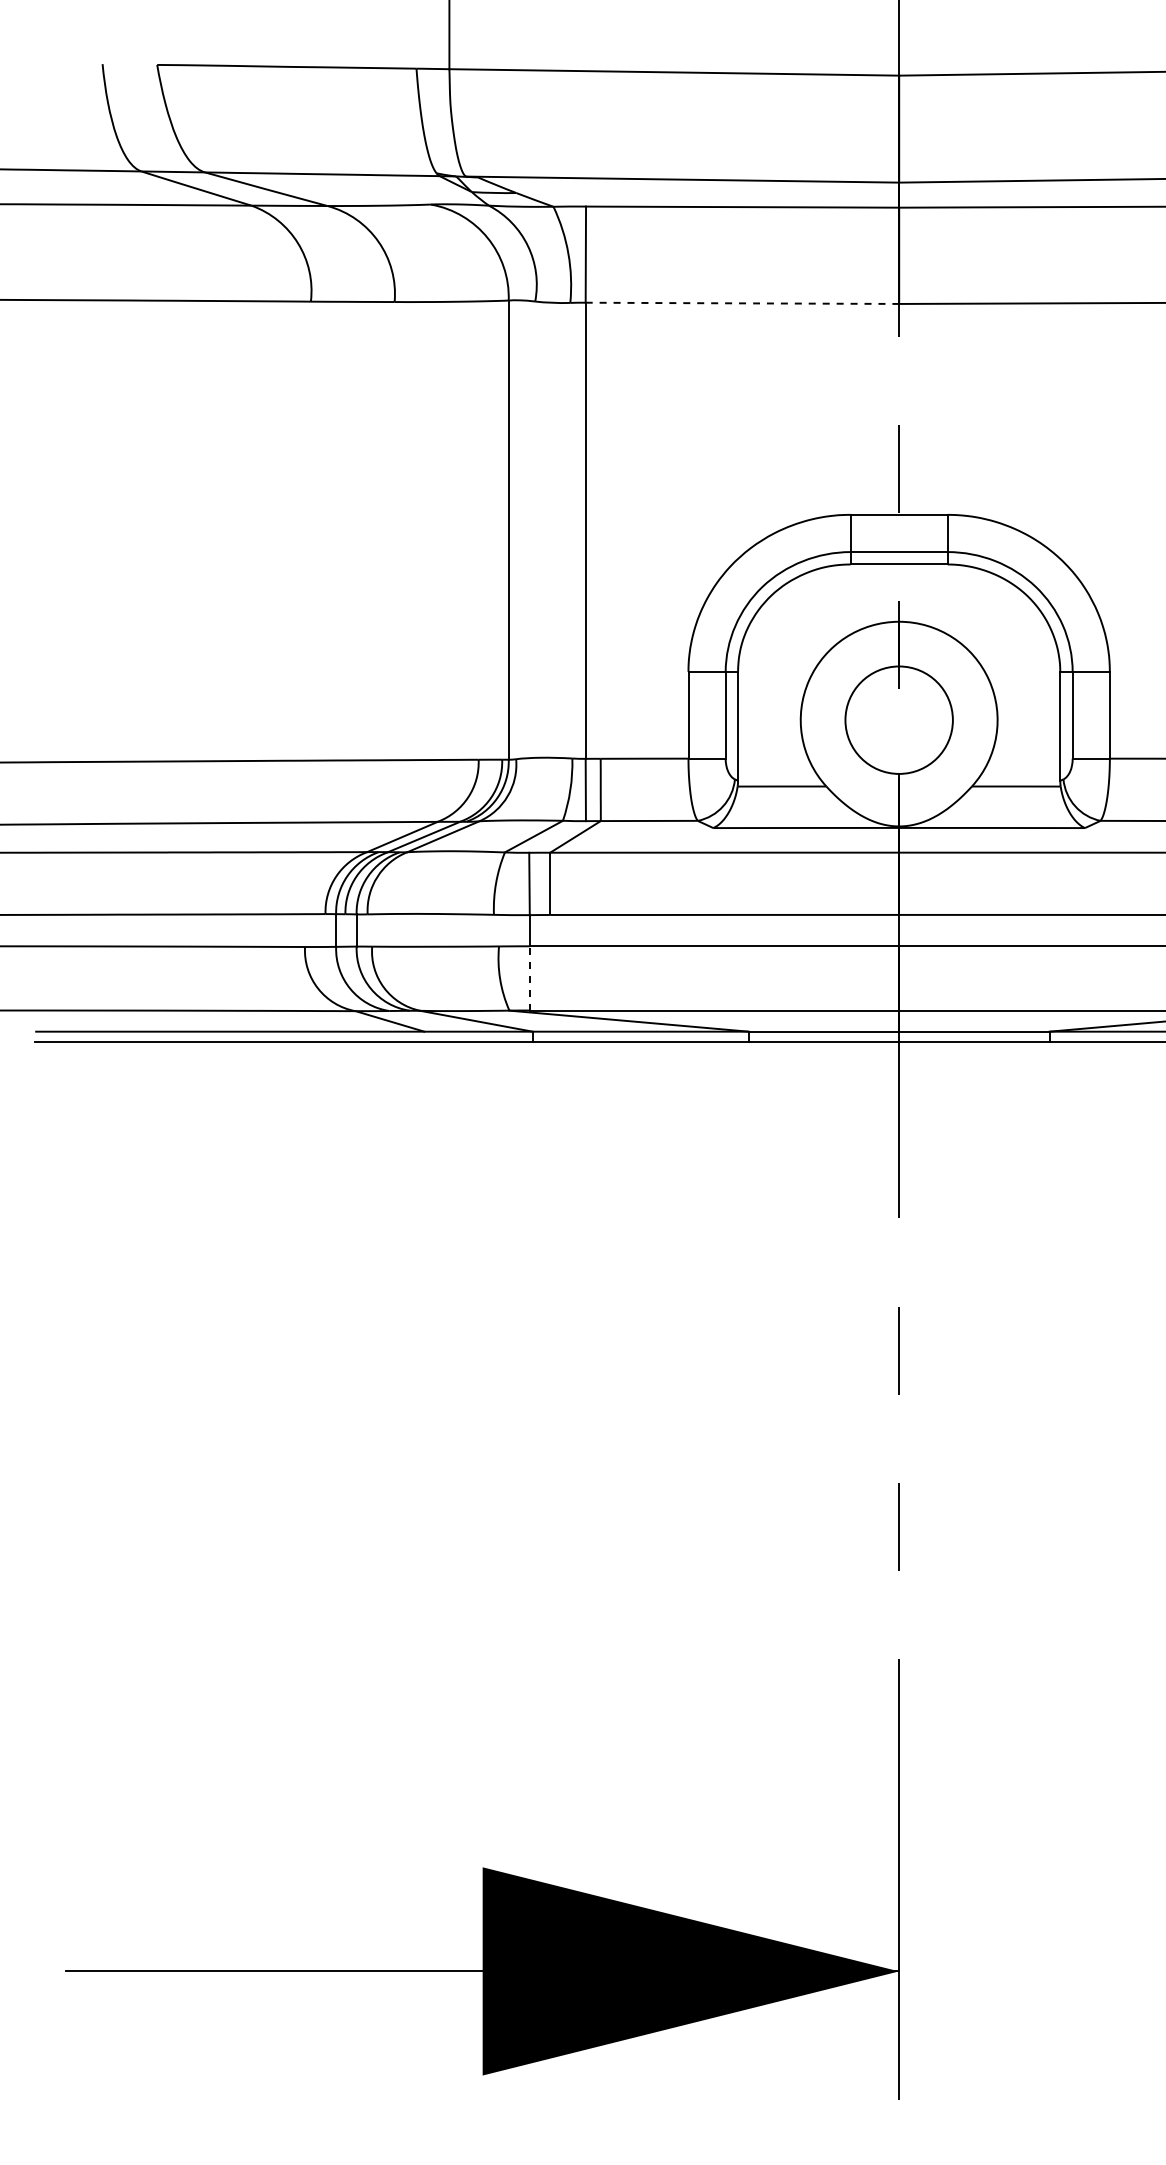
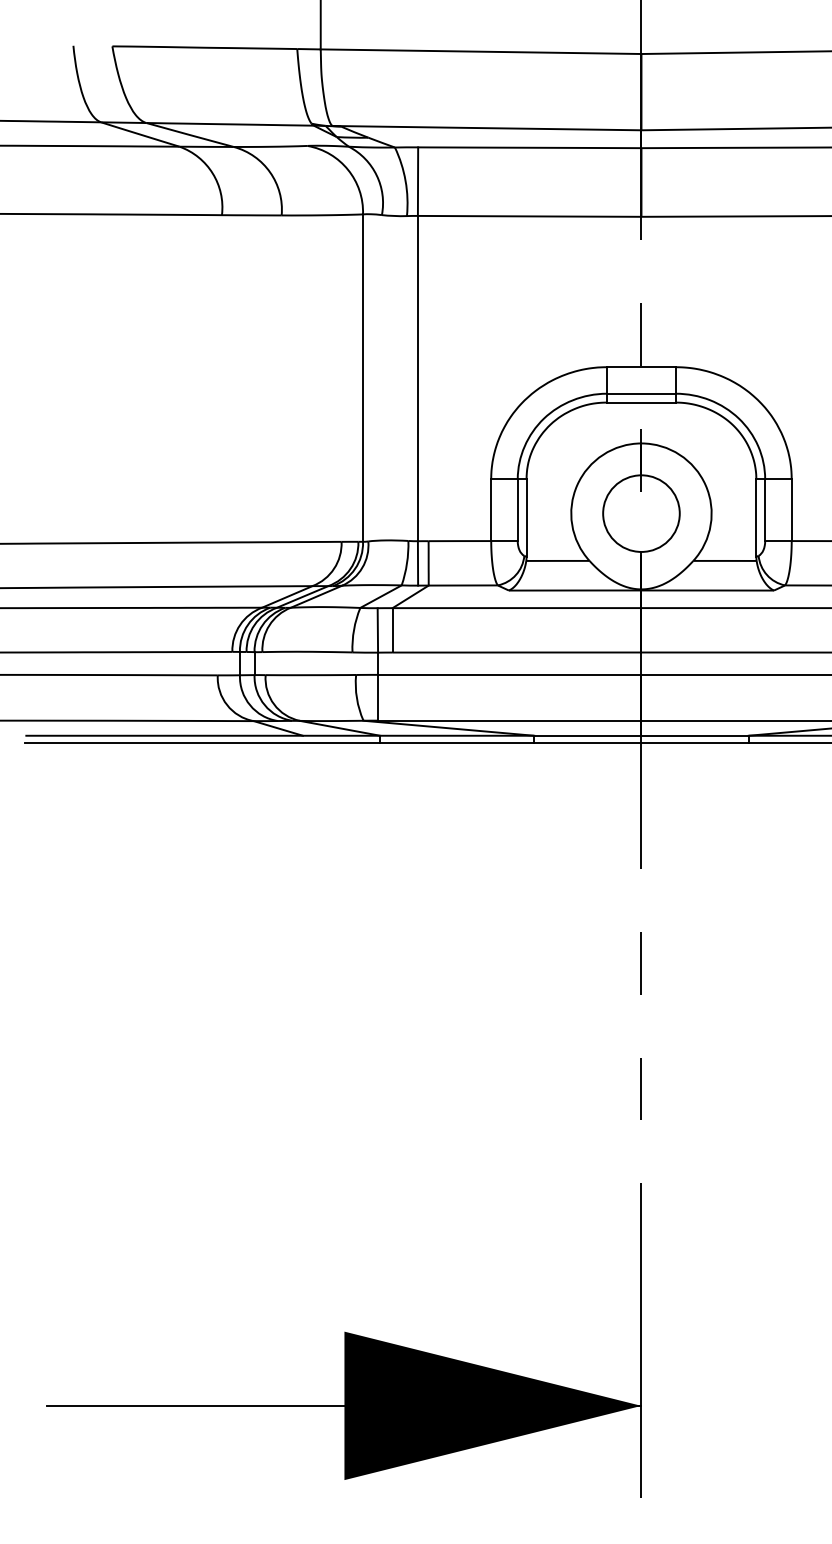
line: (742, 303) -> (529, 216), dashed -> solid
line: (529, 977) -> (377, 697), dashed -> solid

